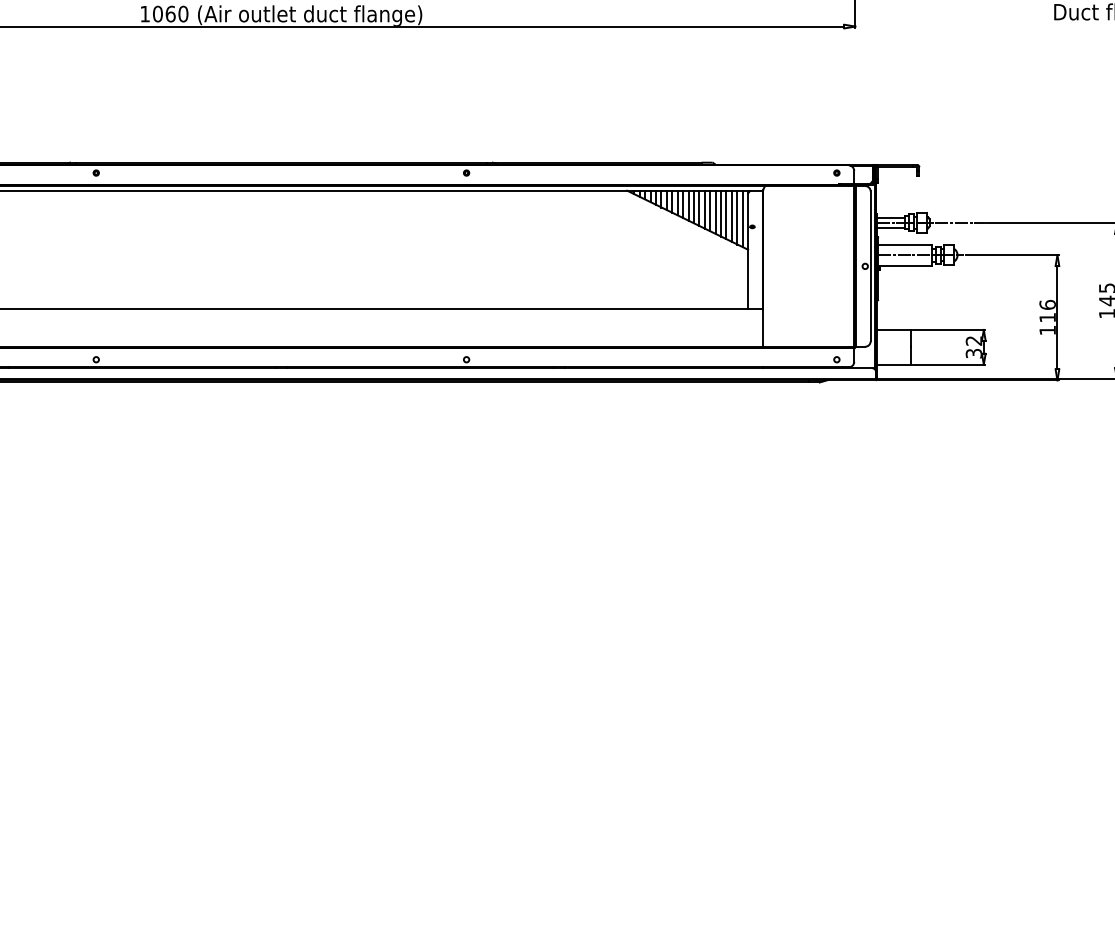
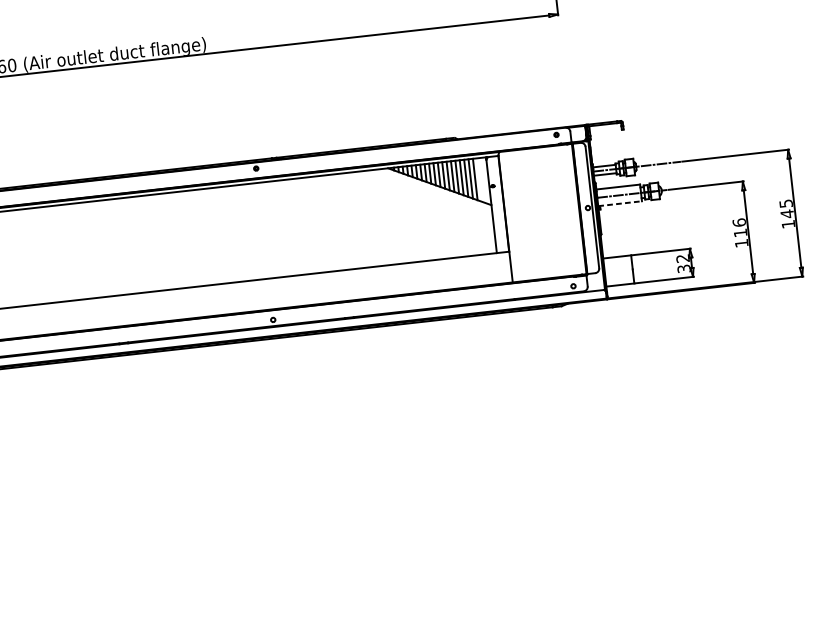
line: (737, 217) -> (479, 180), removed
line: (742, 218) -> (484, 180), removed
line: (904, 265) -> (619, 203), solid -> dashed

